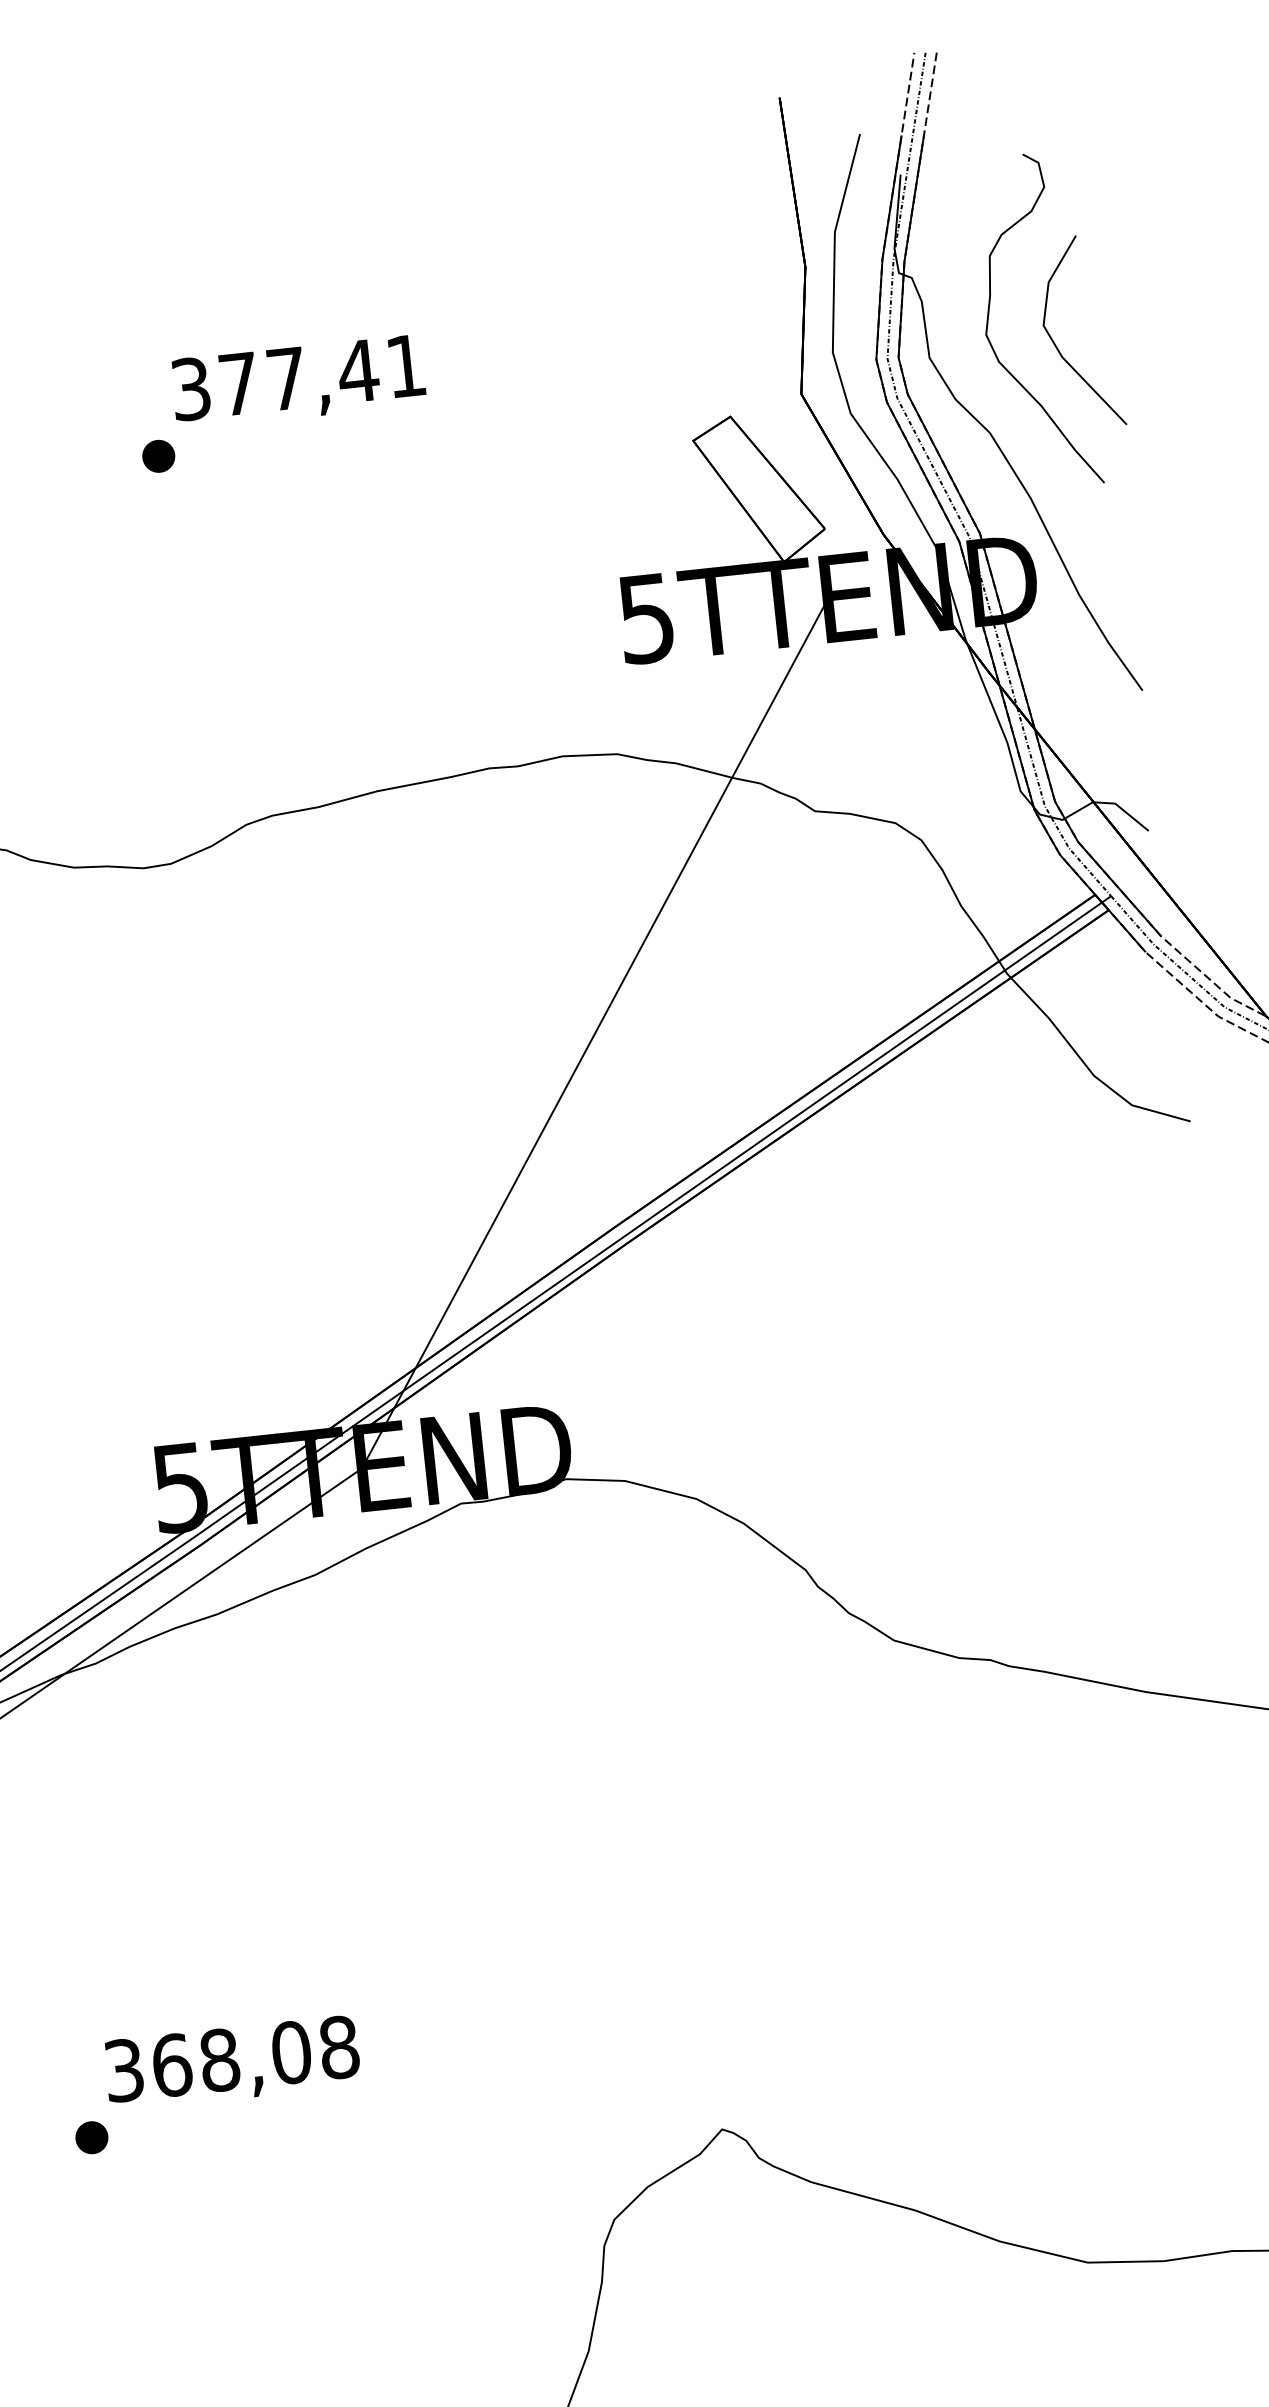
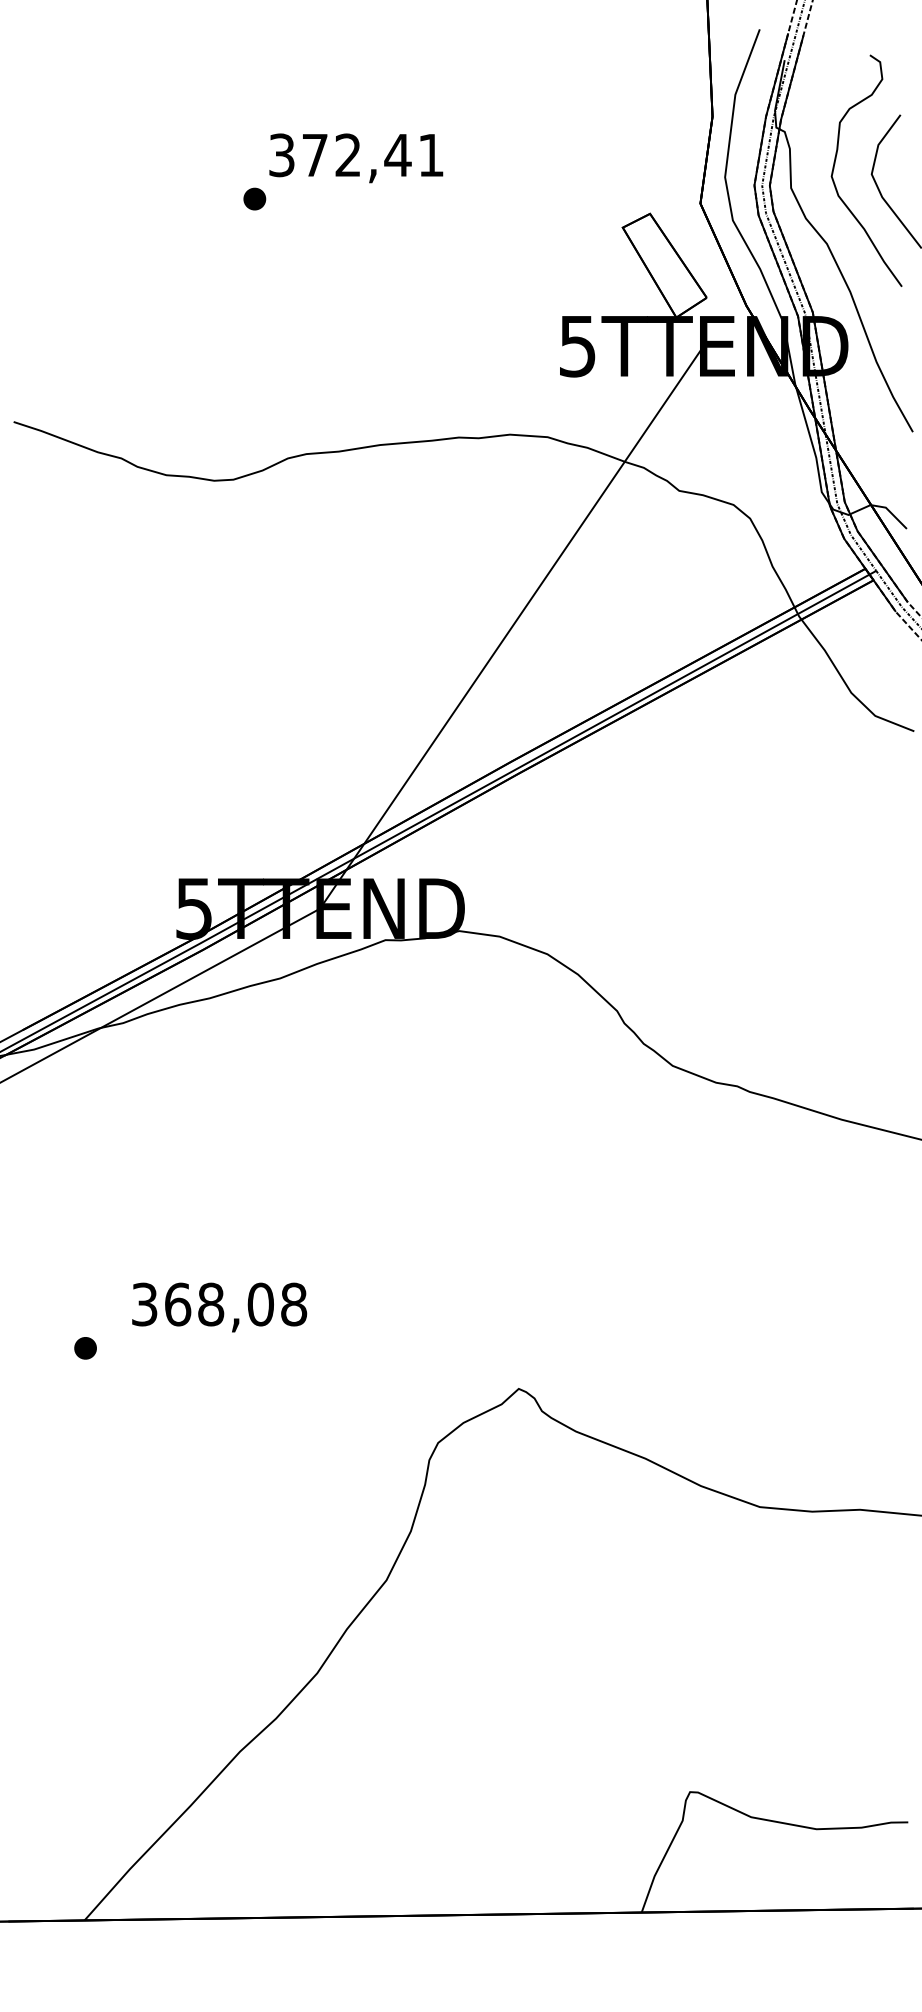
text: (285, 377) -> (347, 154), 377,41 -> 372,41
text: (232, 2063) -> (219, 1307), moved

